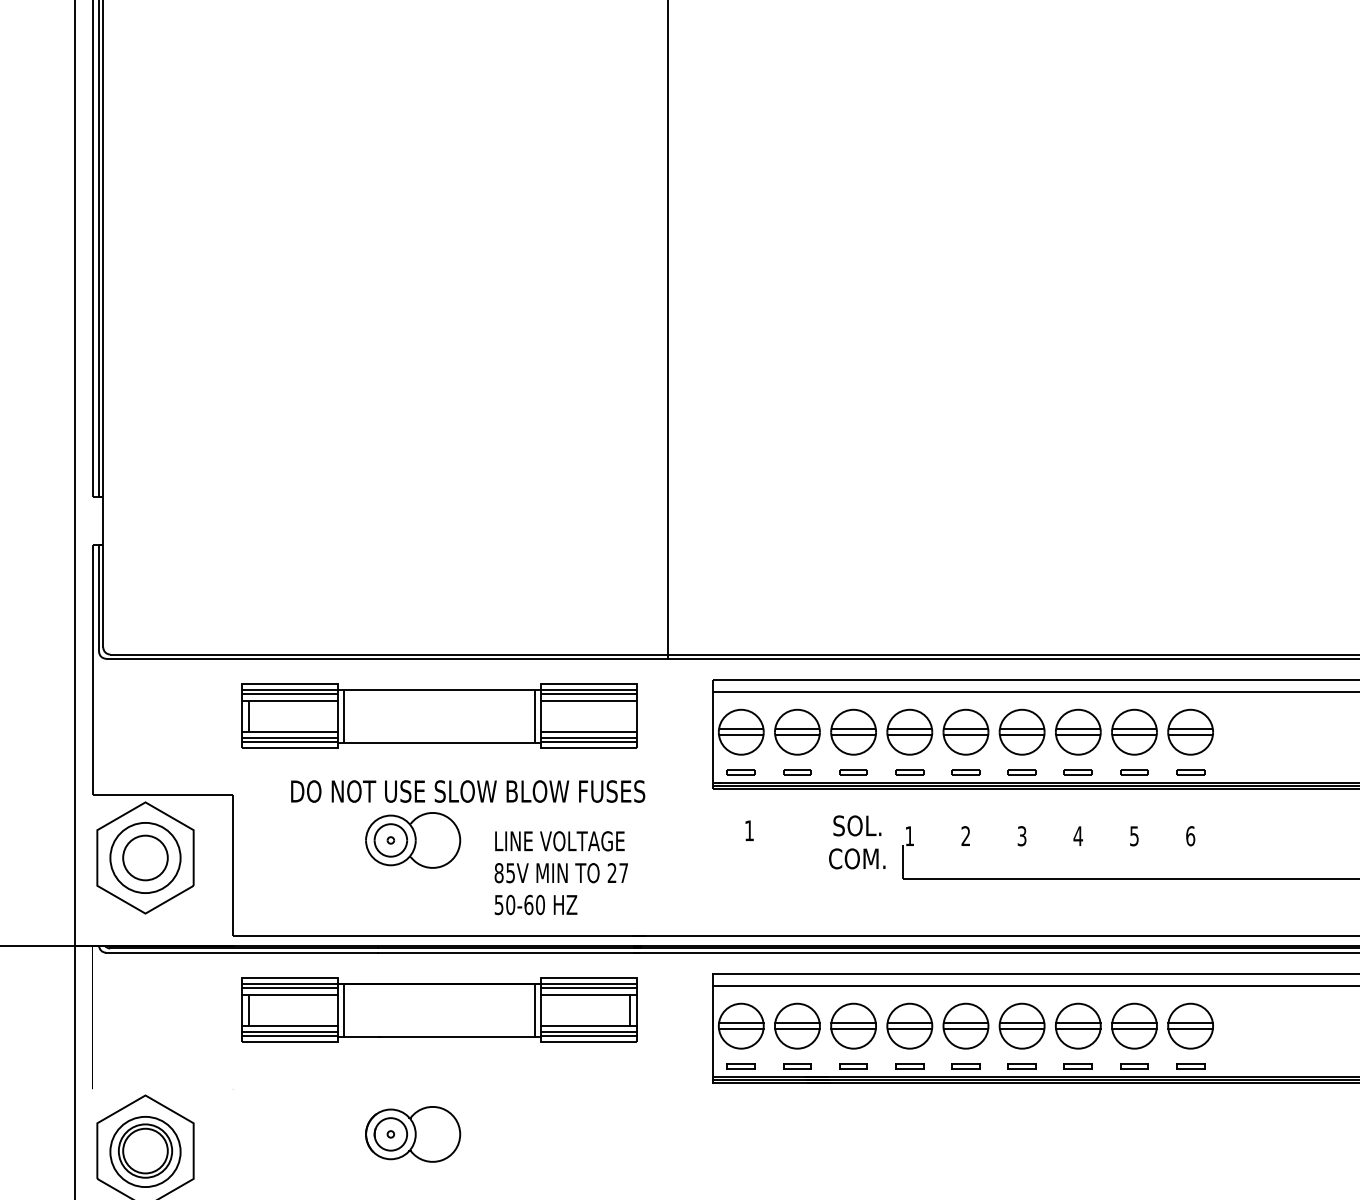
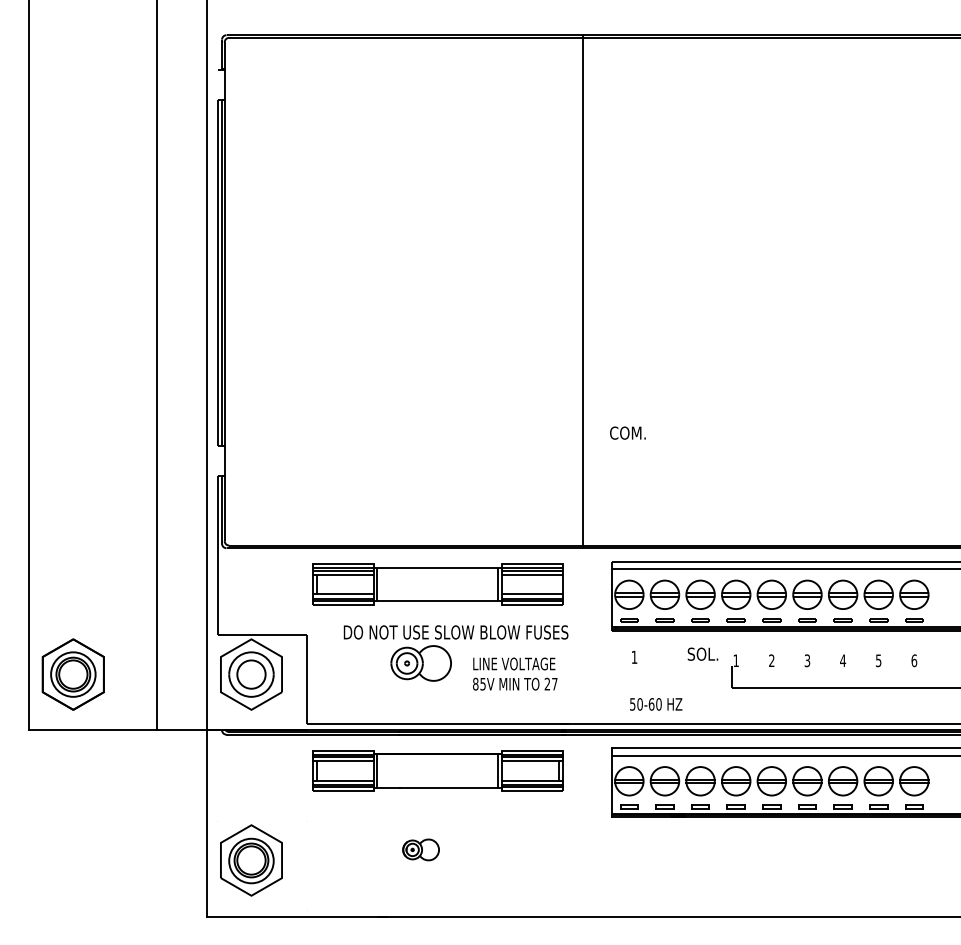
text: (856, 857) -> (627, 432), moved
text: (536, 905) -> (656, 704), moved
part: (411, 1133) -> (420, 849), size x0.6

